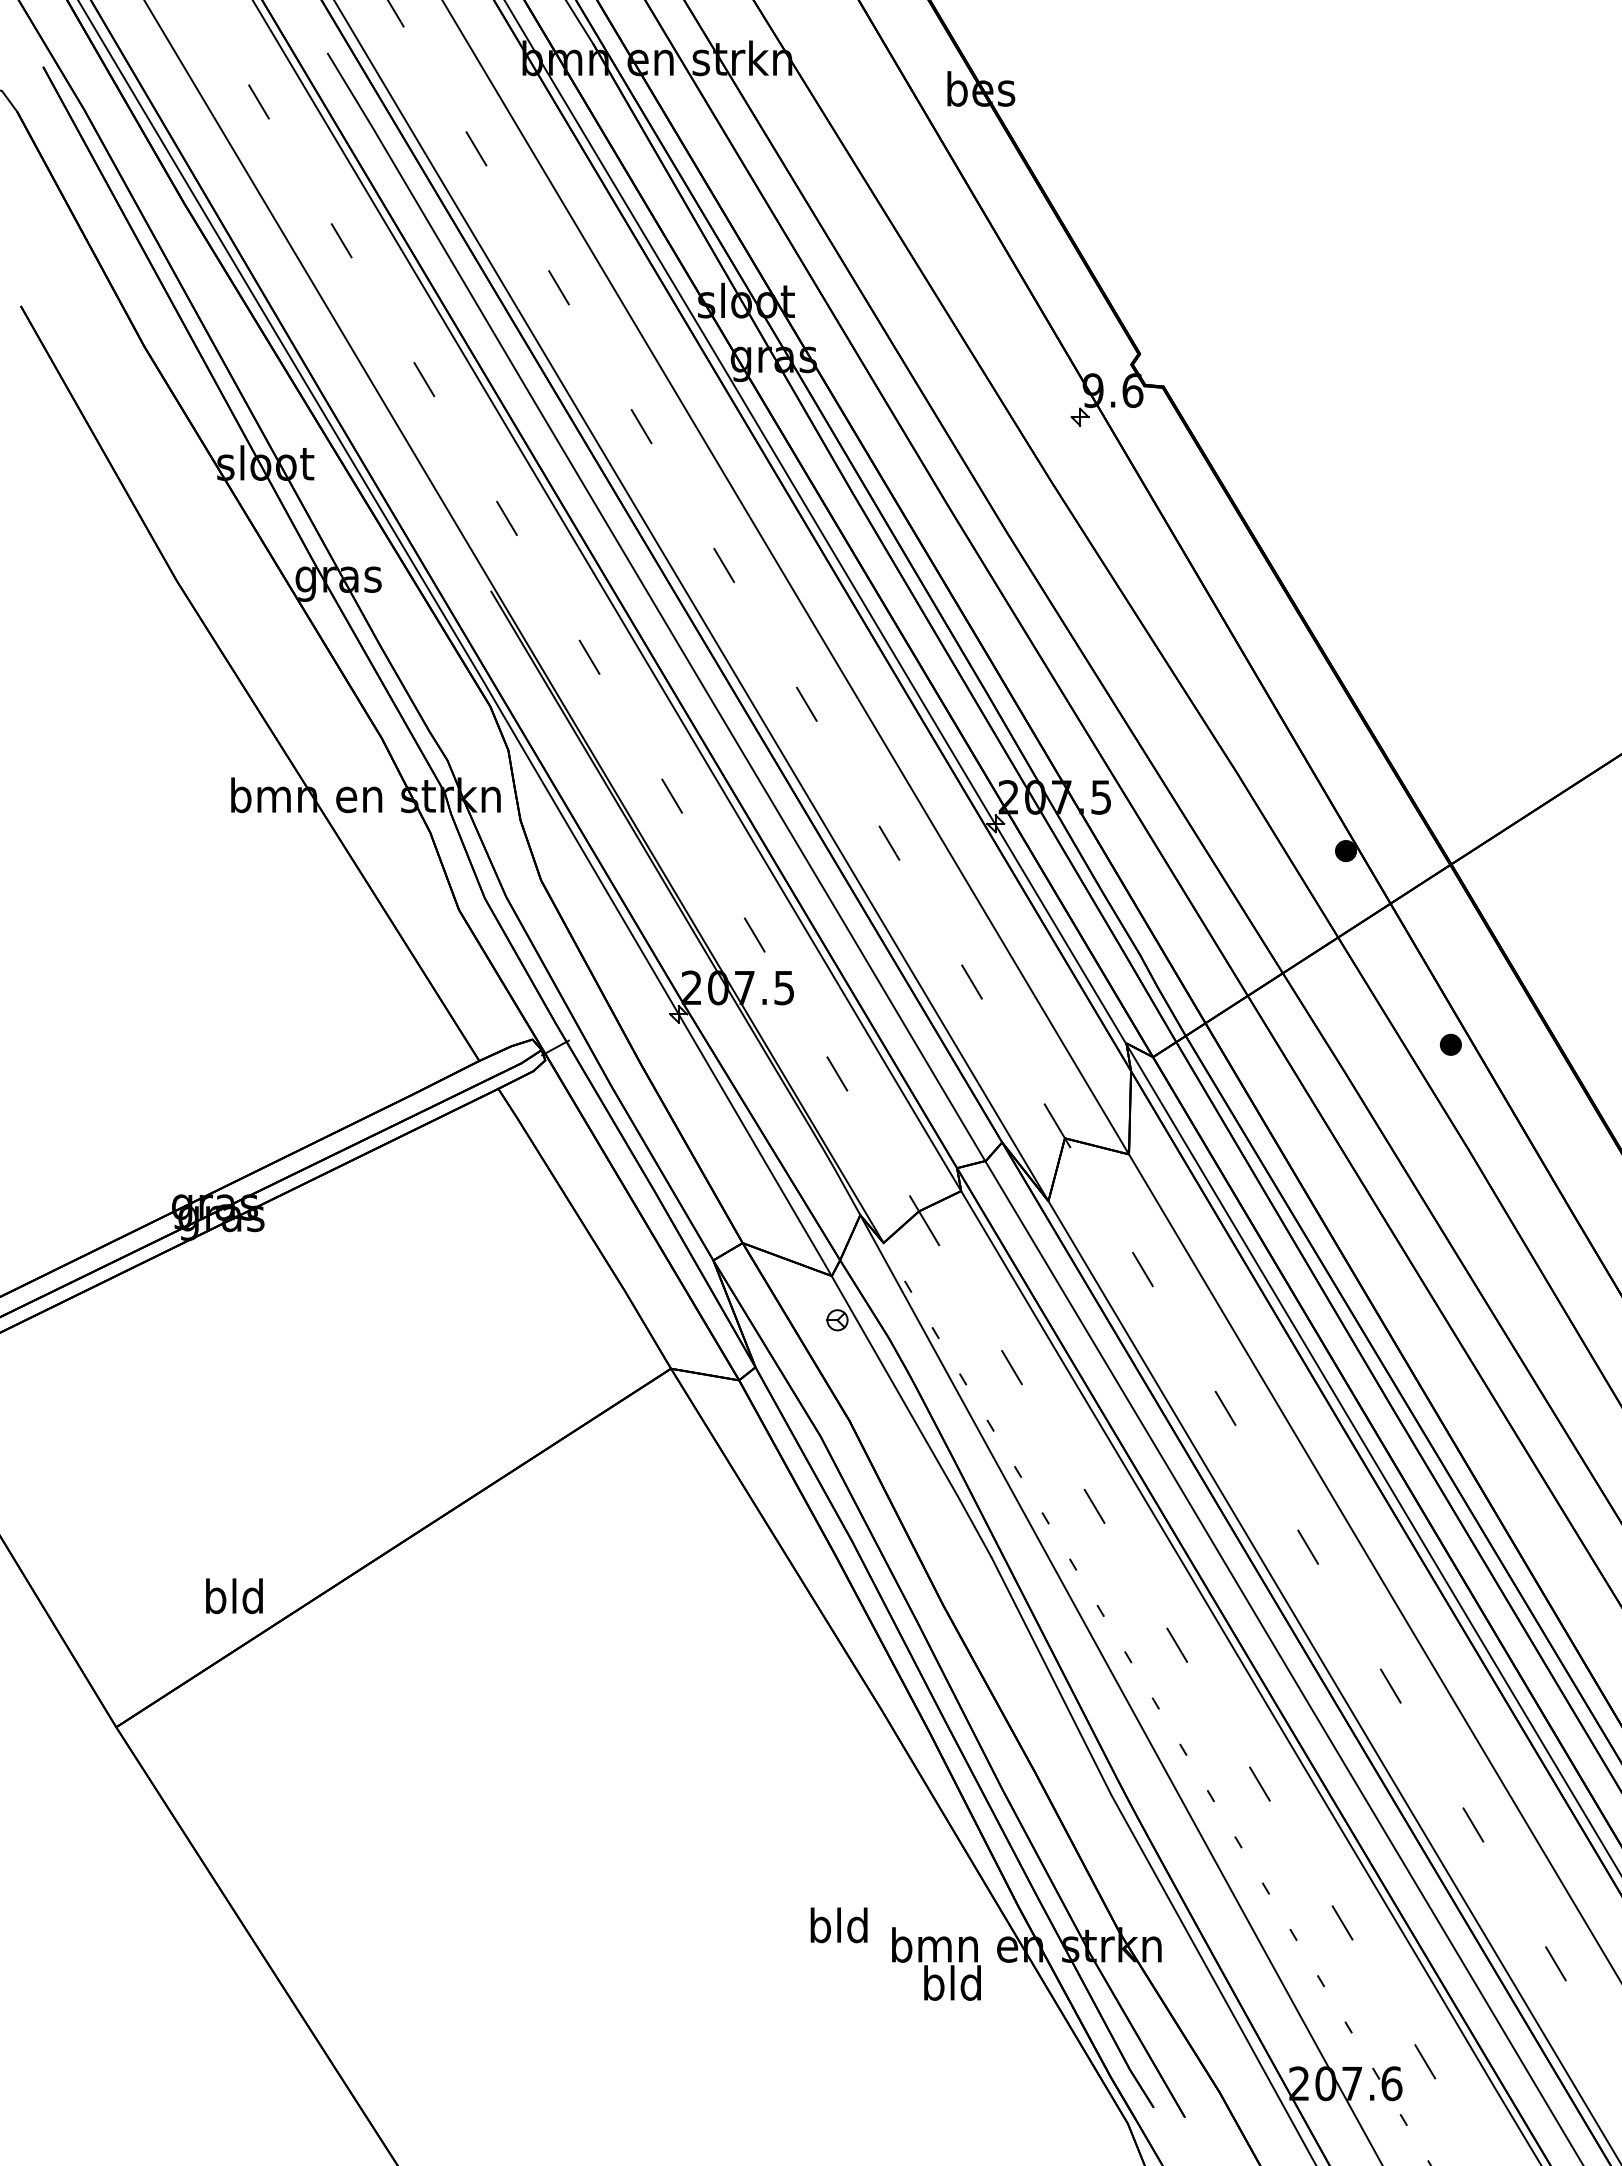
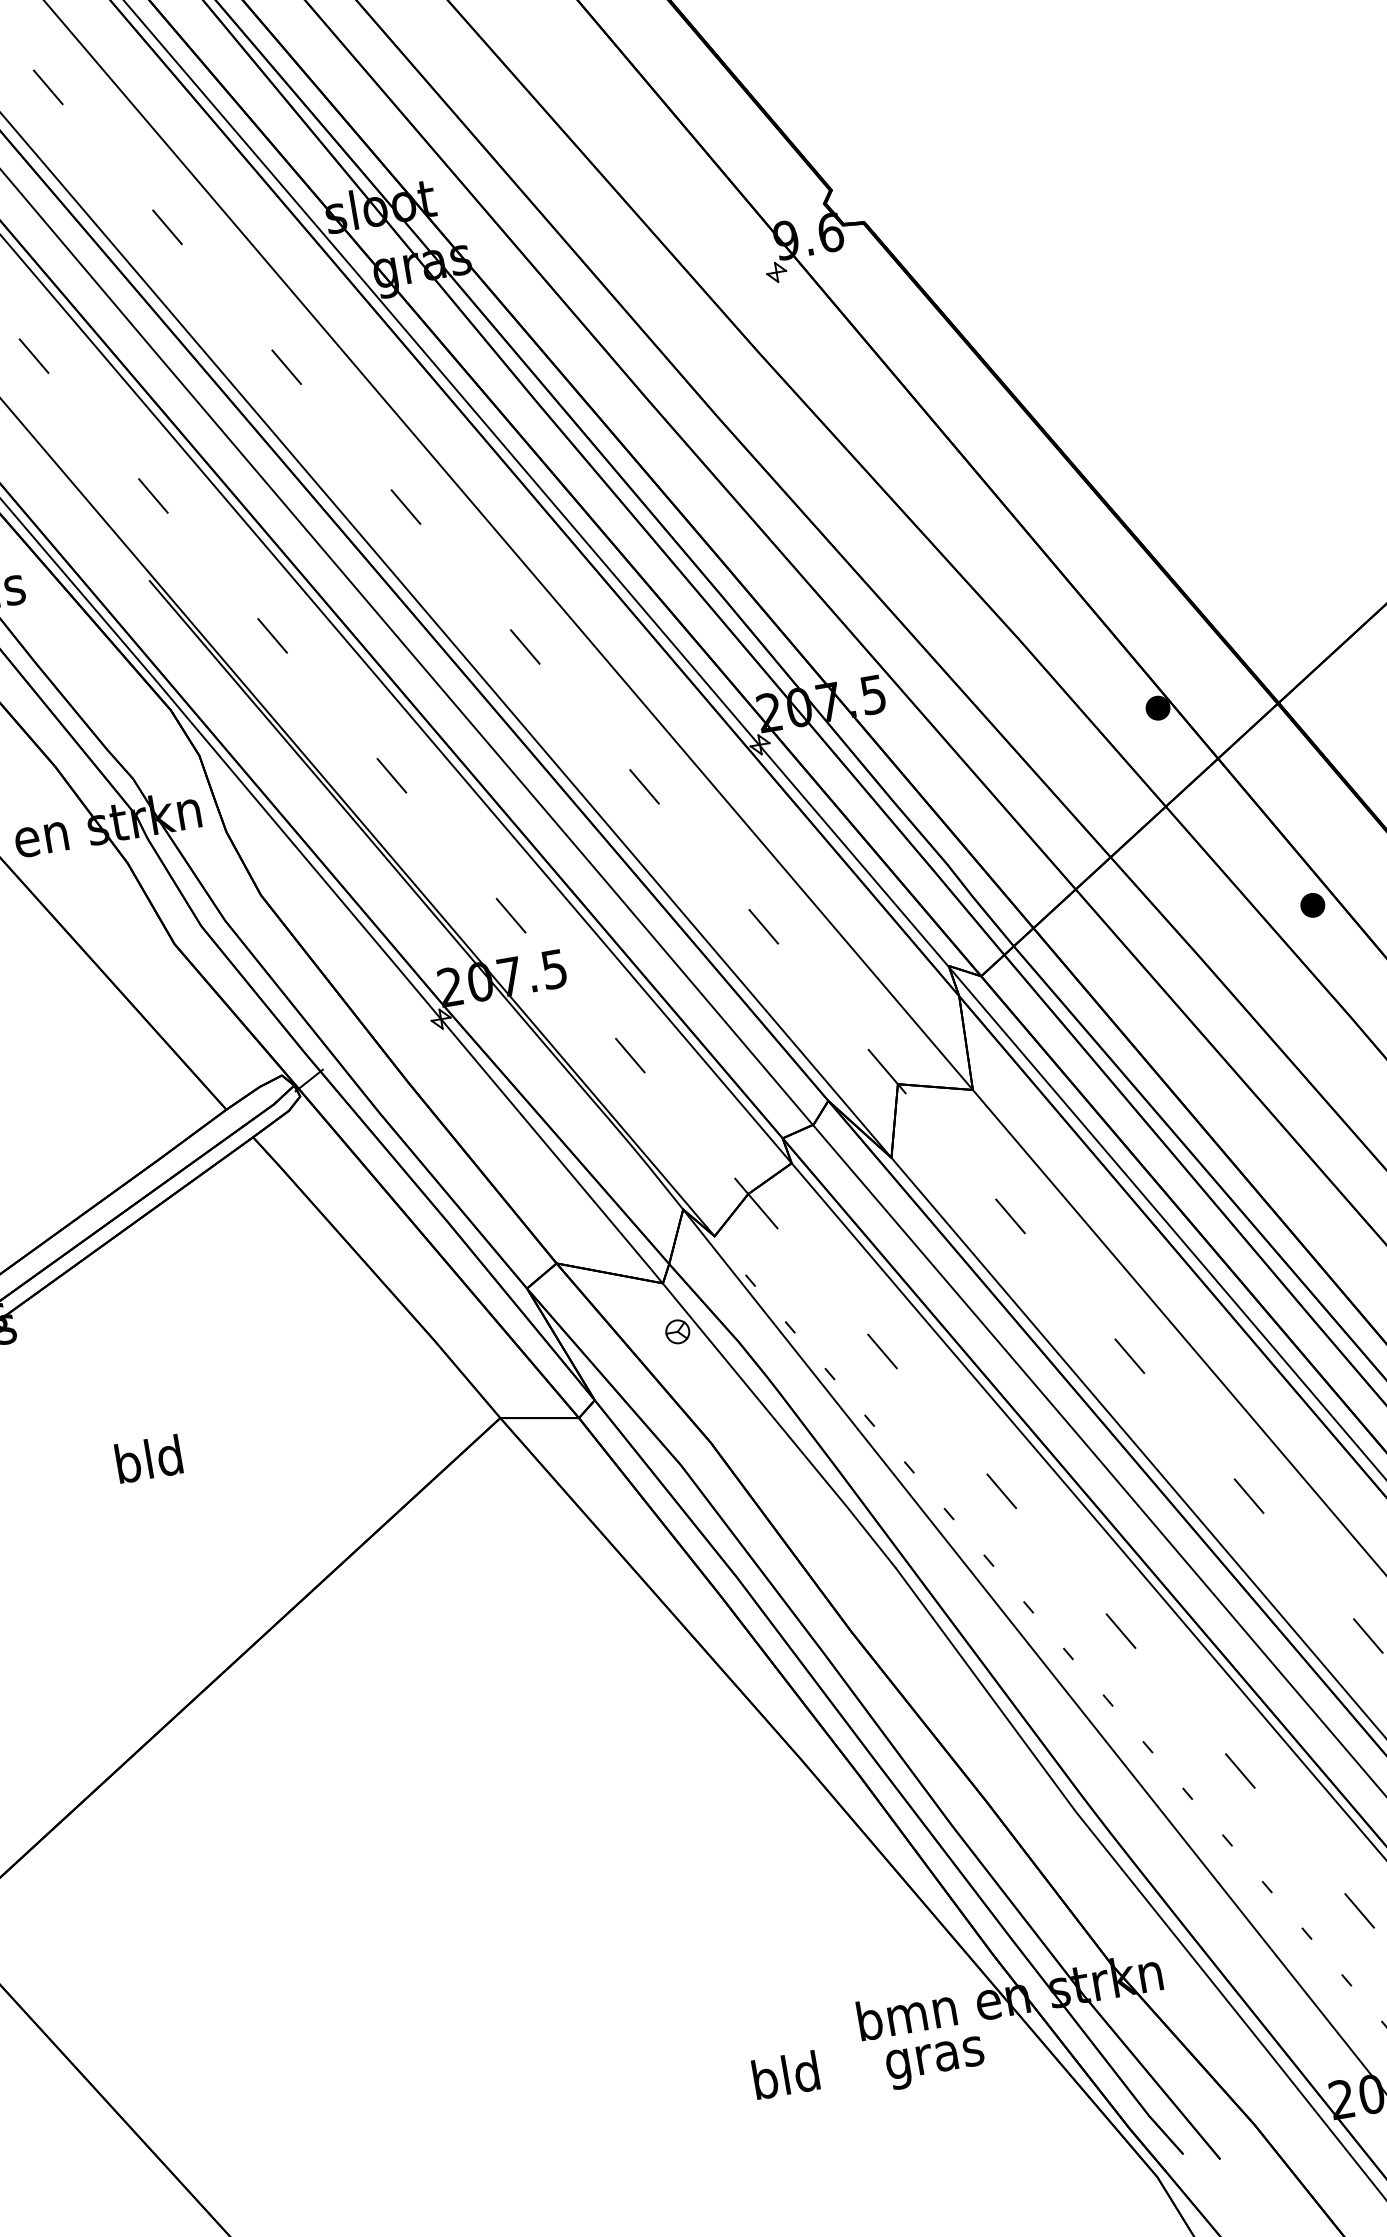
text: (234, 1595) -> (148, 1458), moved
text: (838, 1925) -> (785, 2075), moved
text: (952, 1987) -> (934, 2058), bld -> gras

